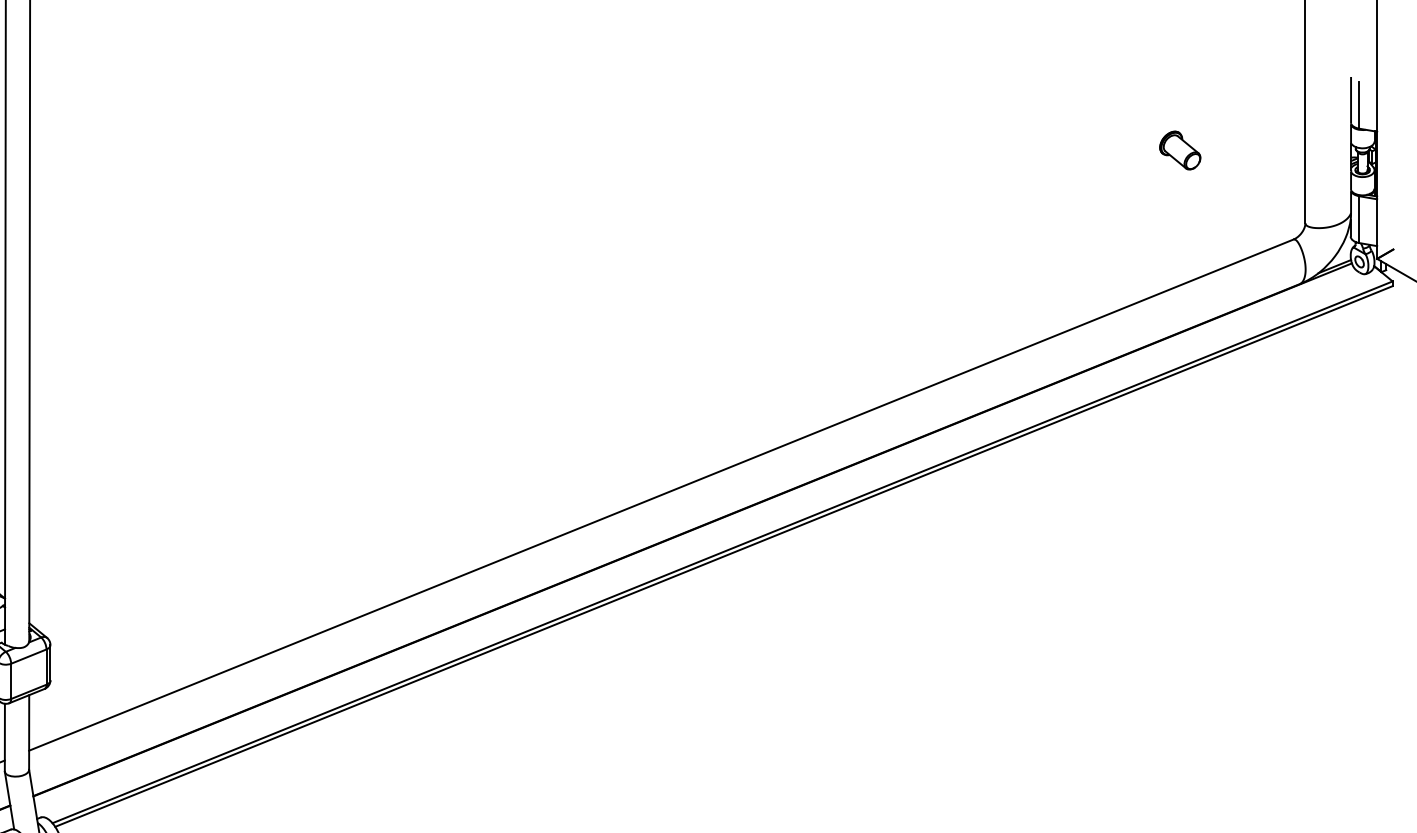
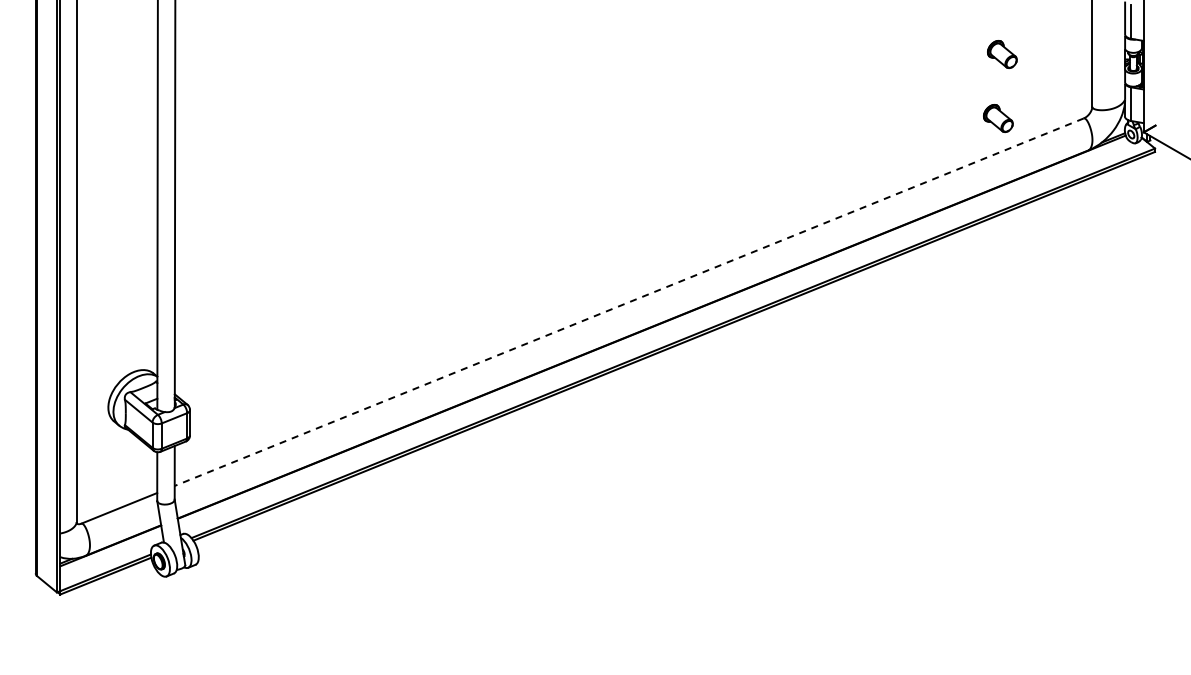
part: (1174, 239) -> (998, 118), added
line: (660, 495) -> (628, 302), solid -> dashed

